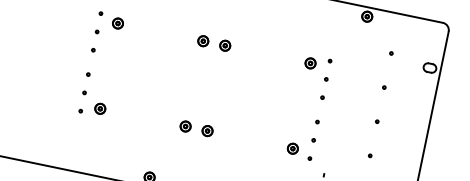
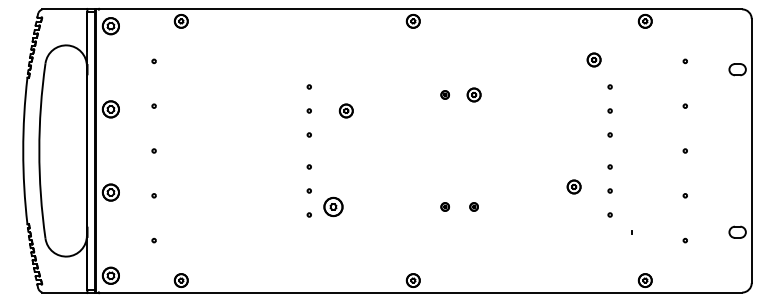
part: (117, 23) -> (345, 110), moved
part: (202, 40) -> (444, 94), size x0.6
part: (310, 62) -> (593, 59), moved
part: (99, 108) -> (332, 206), size x1.4
part: (185, 126) -> (444, 206), size x0.6
part: (207, 130) -> (473, 206), size x0.6
part: (292, 148) -> (573, 186), moved

